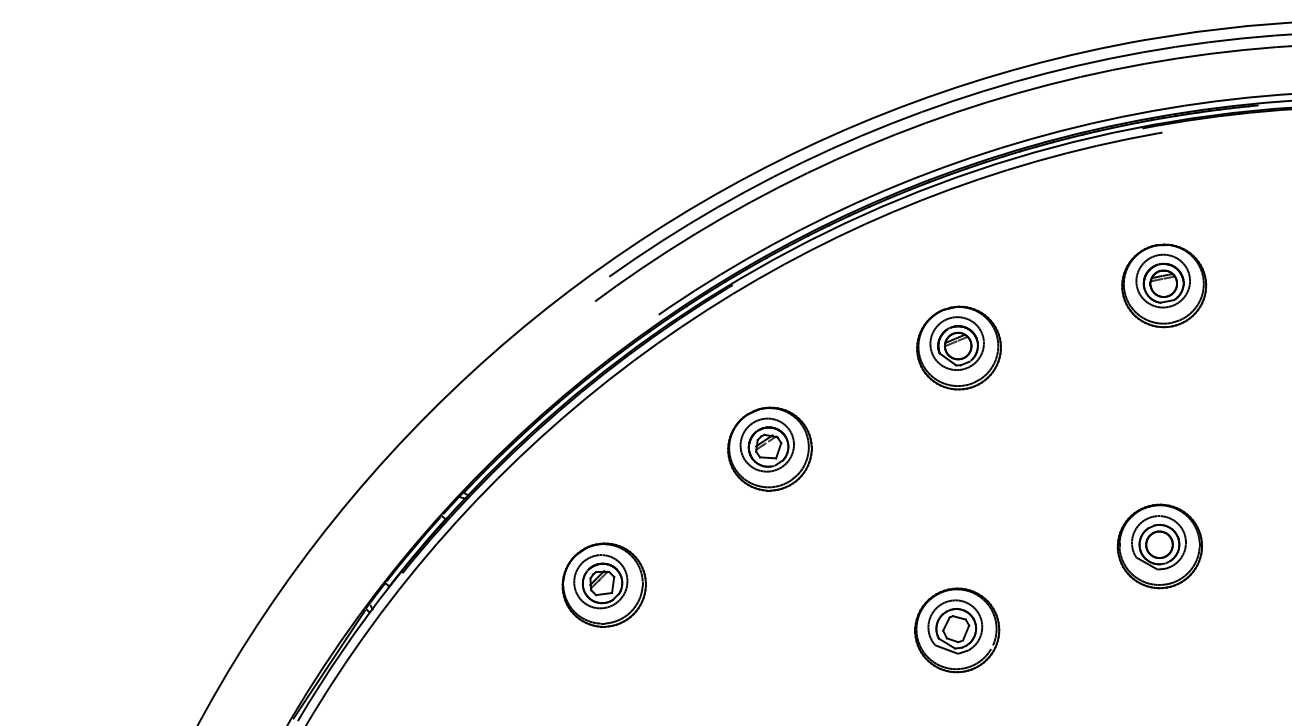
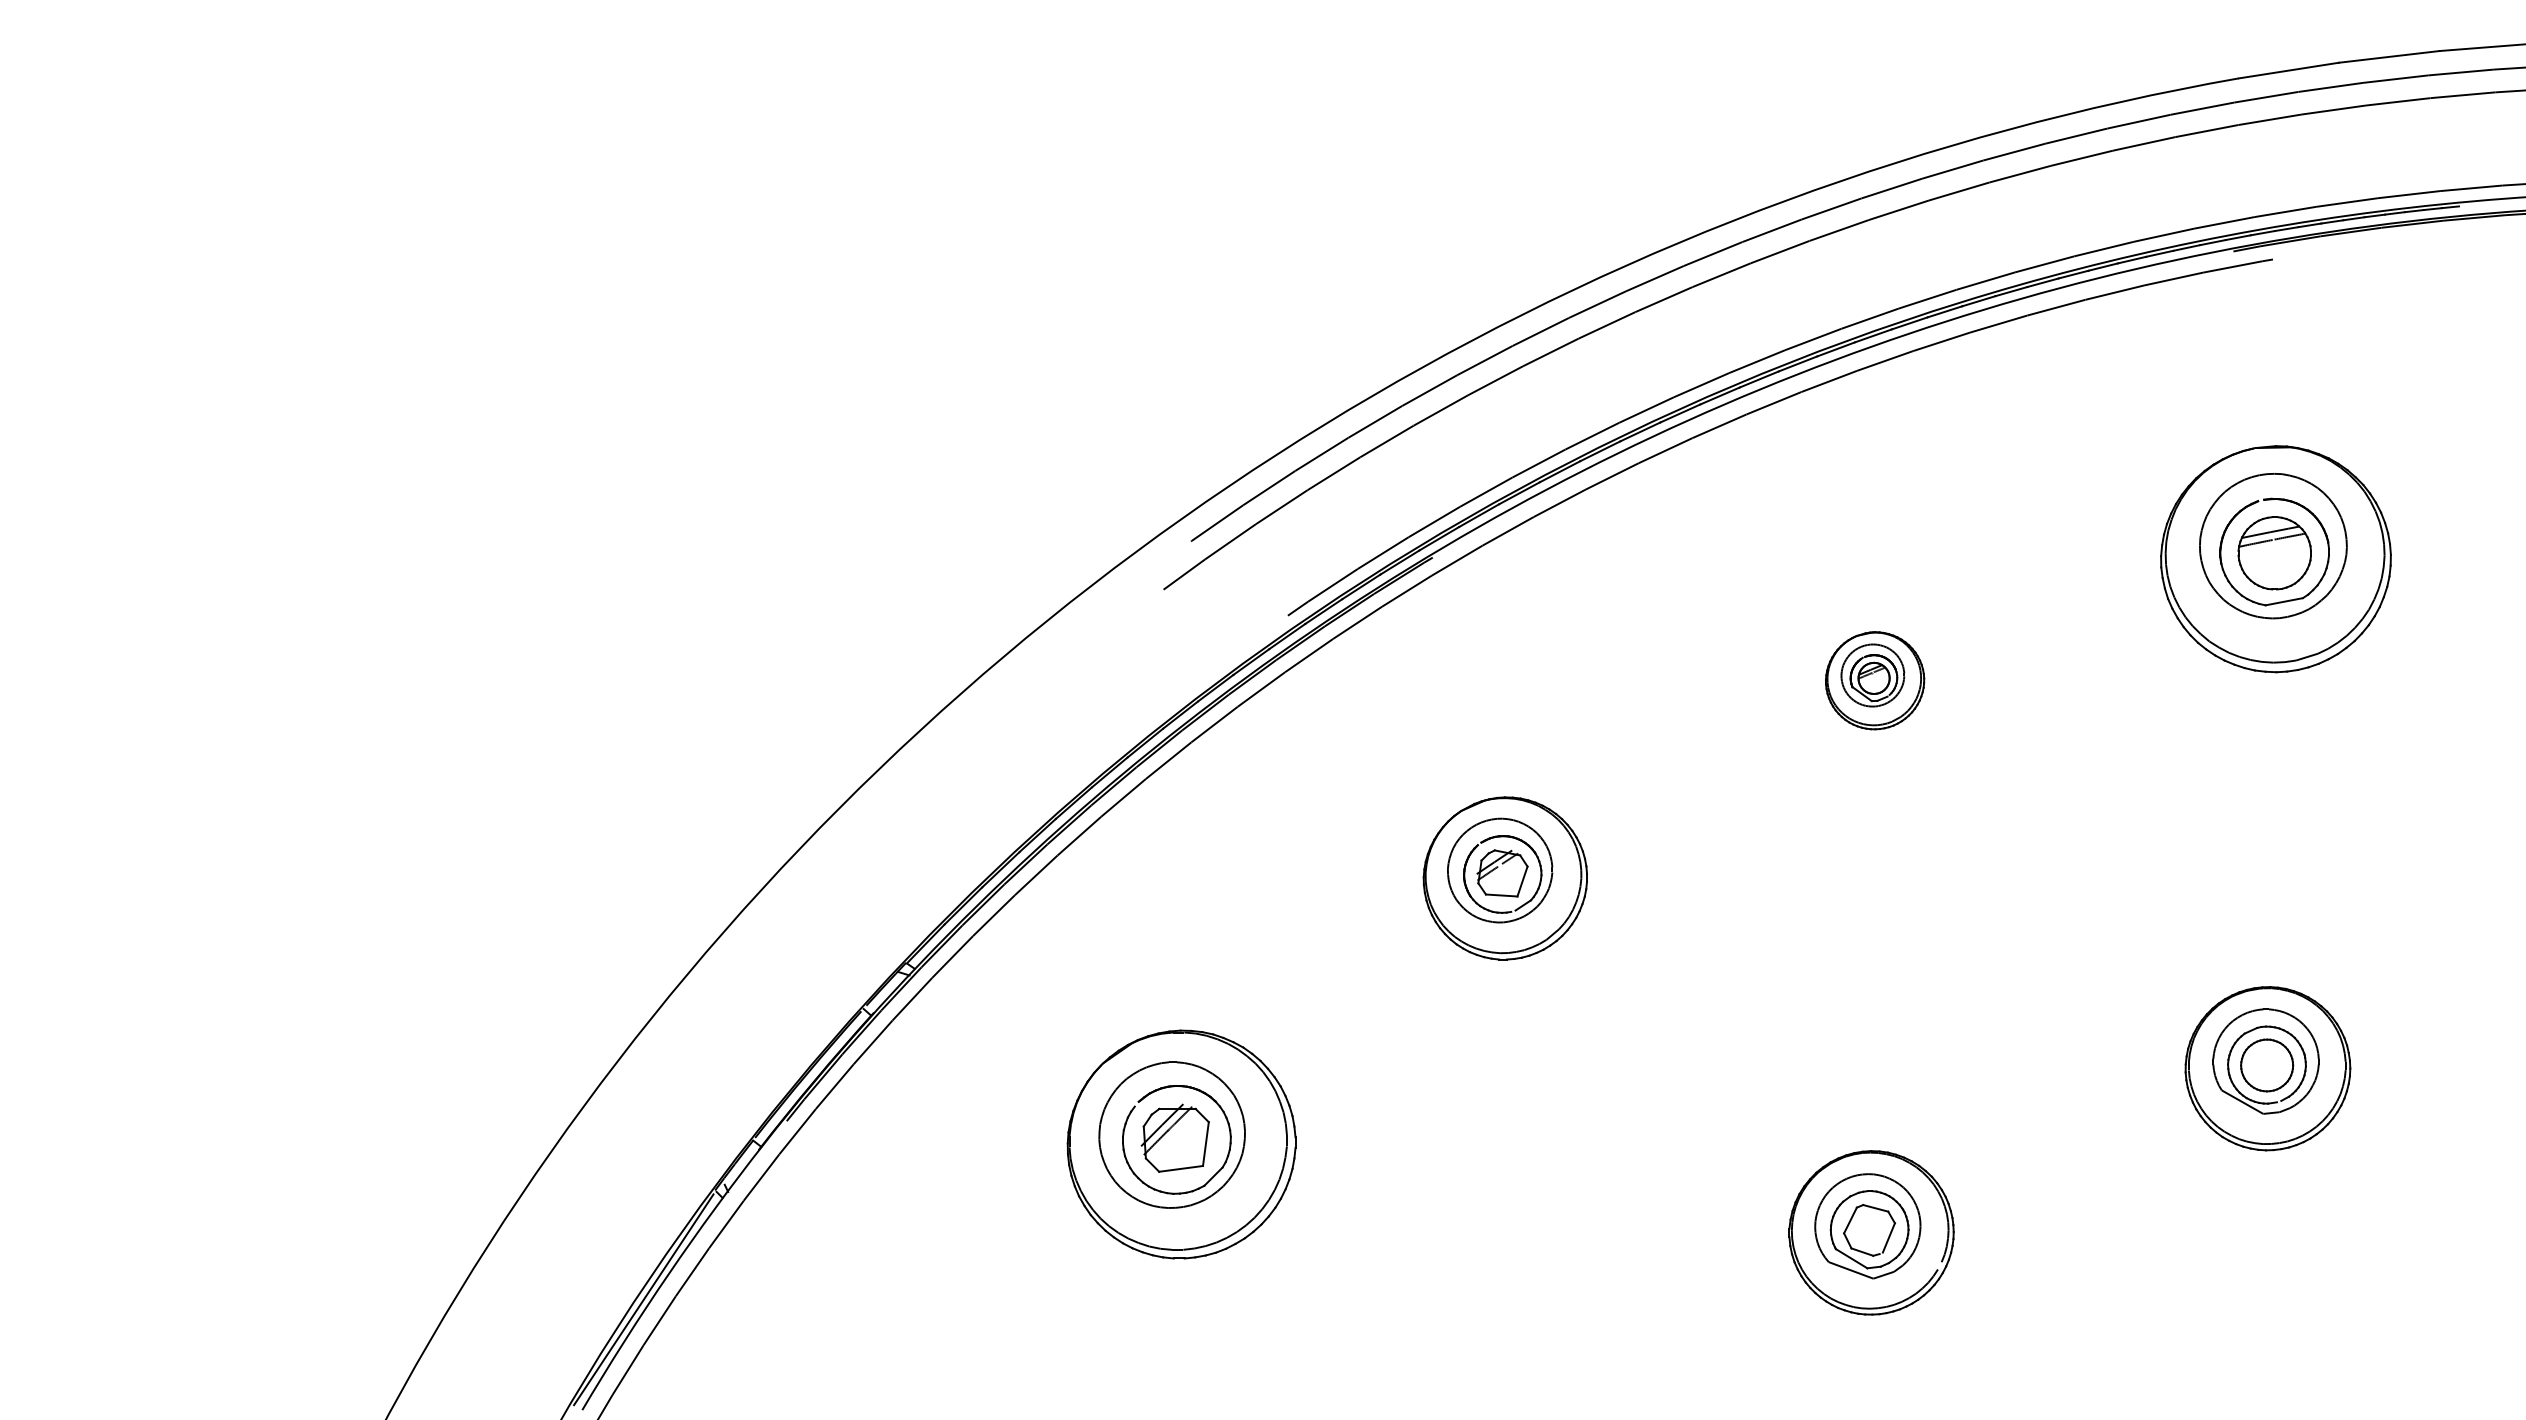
part: (1164, 285) -> (2276, 558), size x1.4
part: (958, 347) -> (1874, 679), size x0.6
part: (603, 584) -> (1179, 1143), size x1.4

